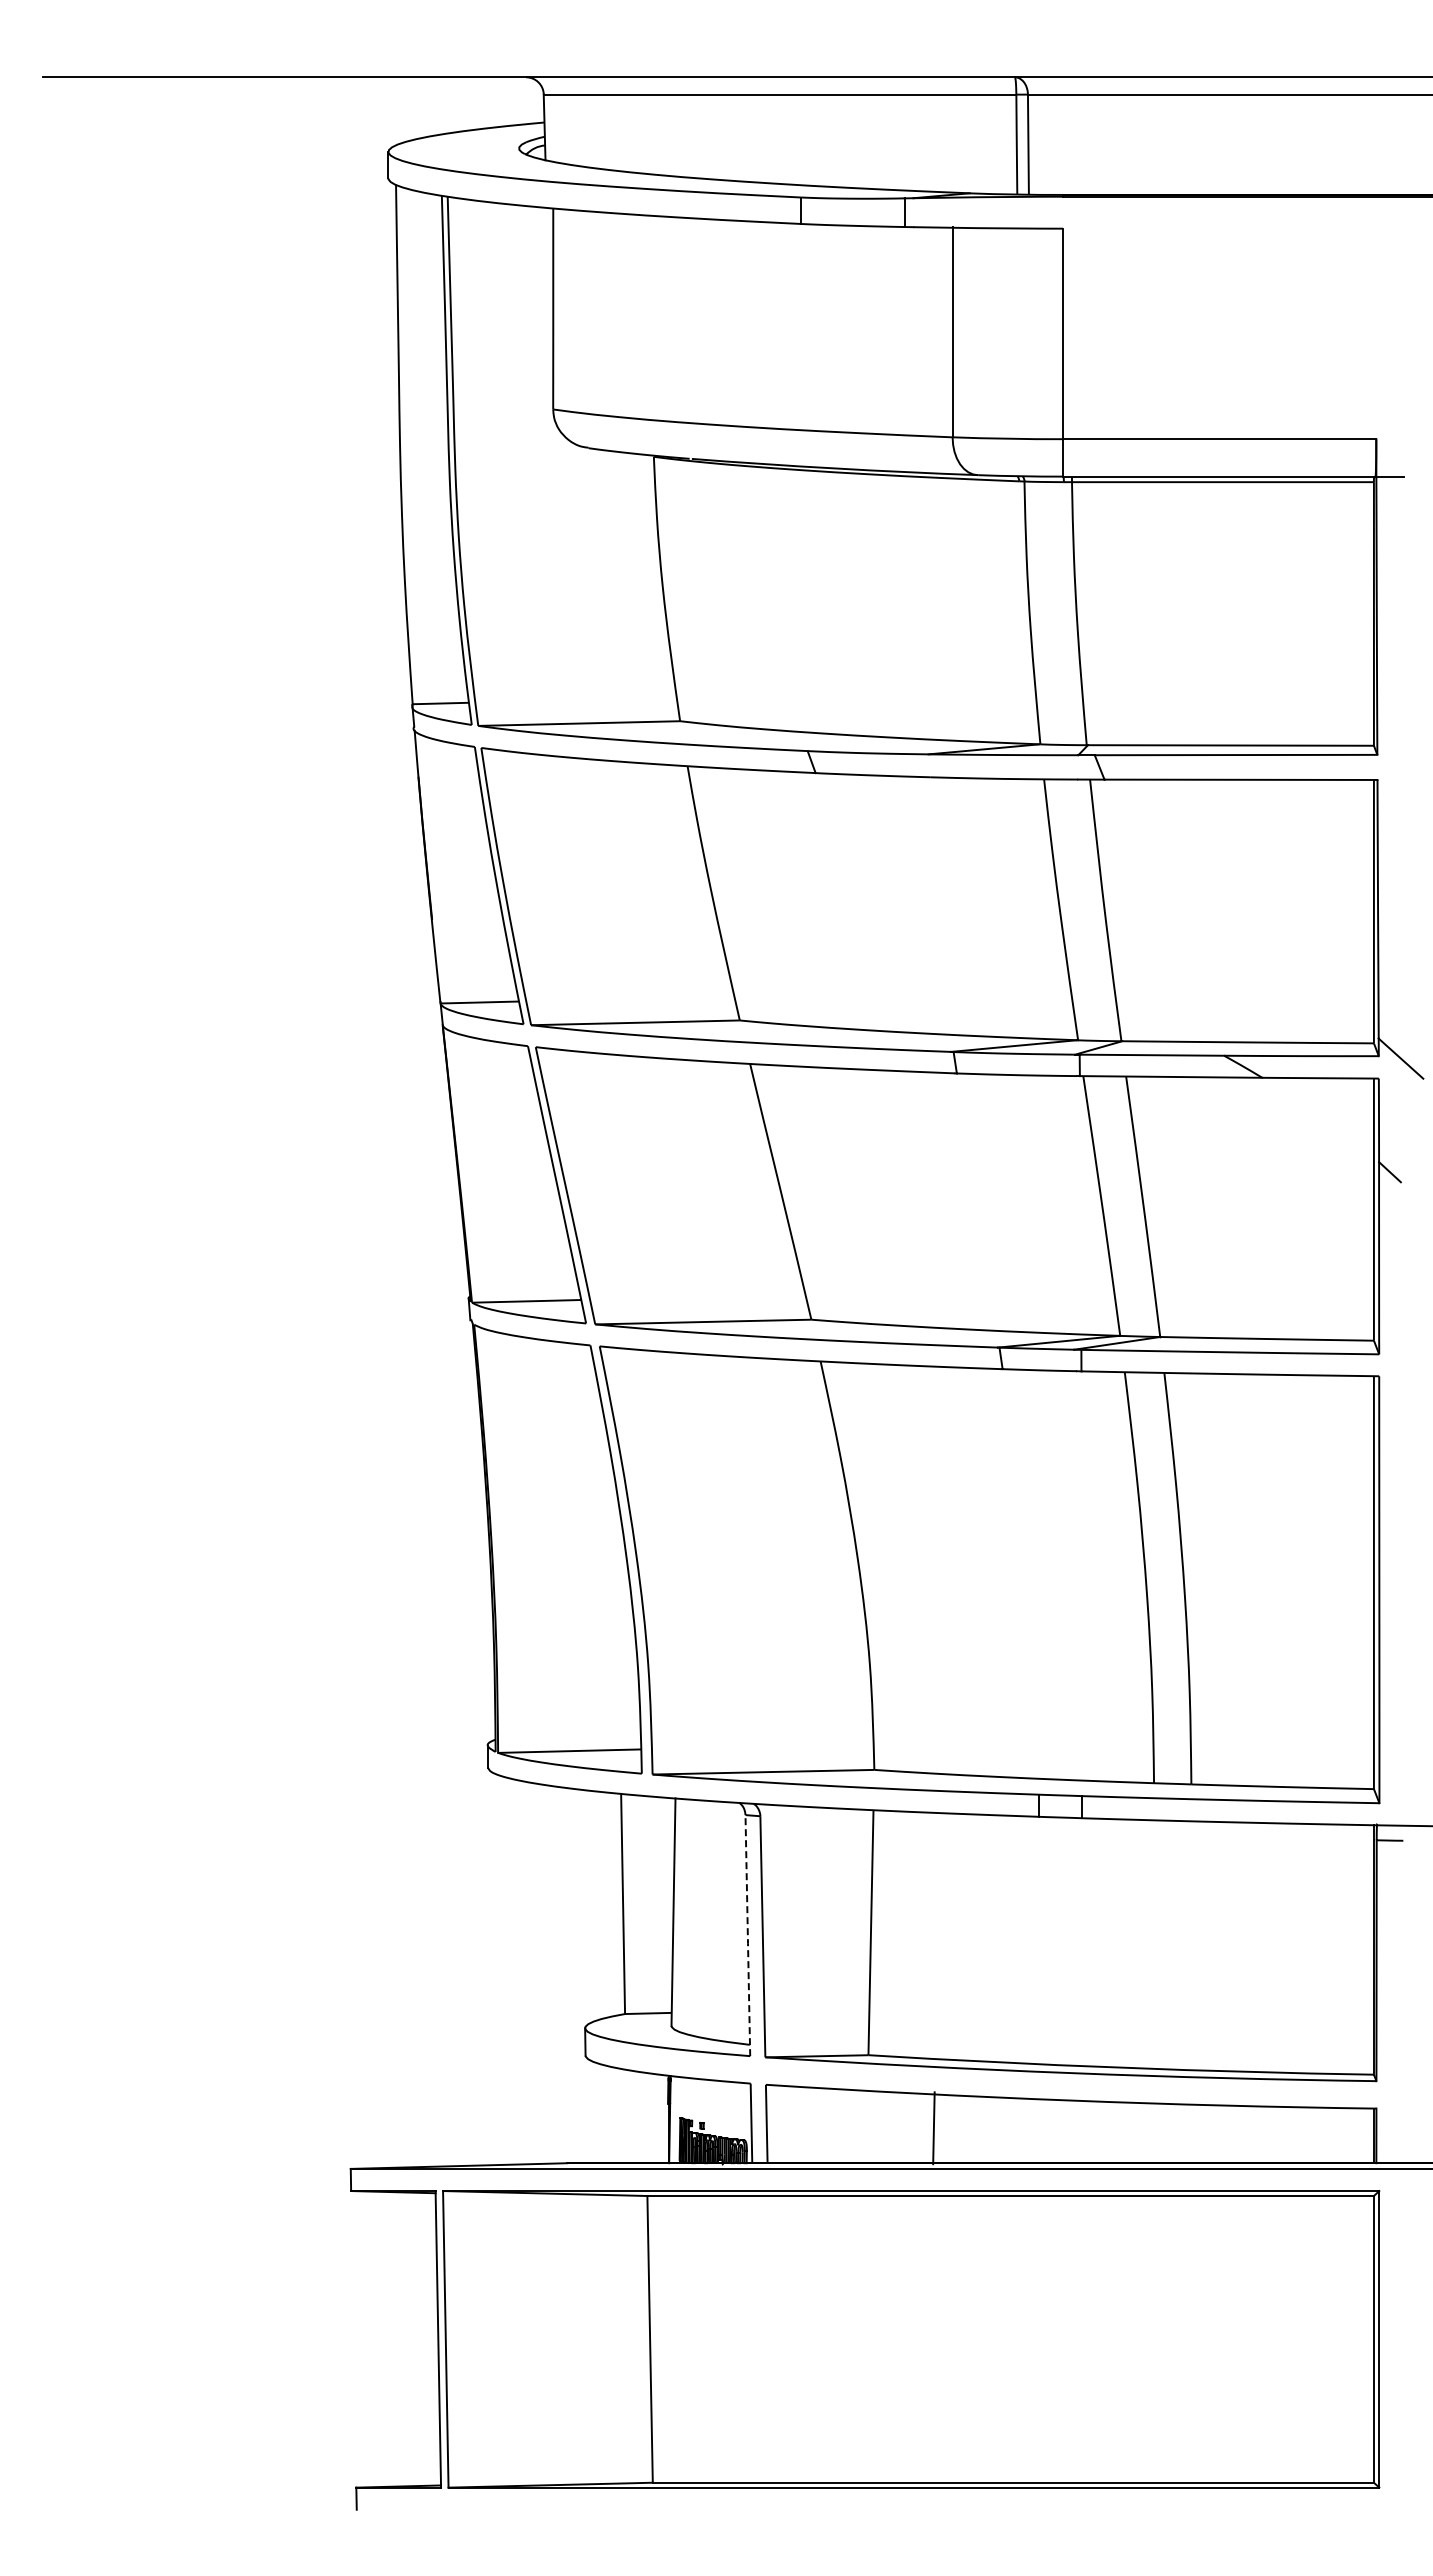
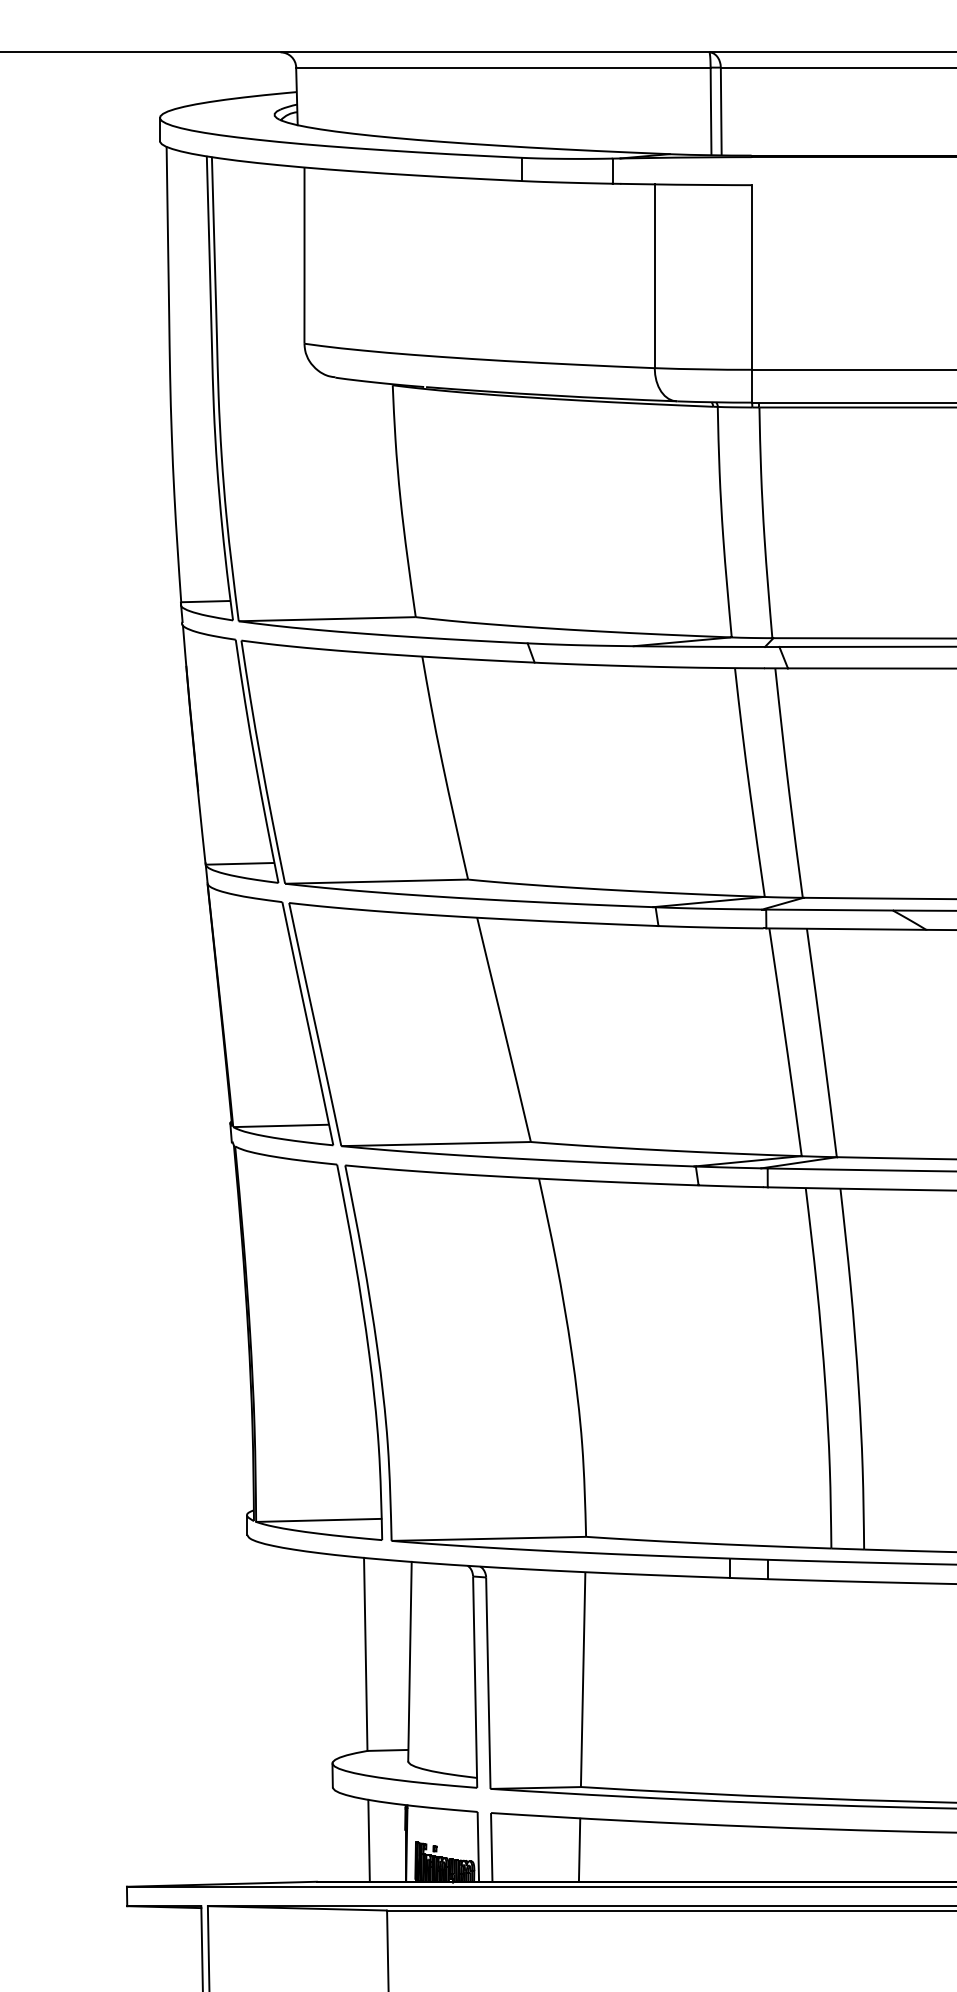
line: (747, 1936) -> (474, 1682), dashed -> solid
line: (626, 2116) -> (368, 1840), added
line: (933, 2128) -> (579, 1850), moved

